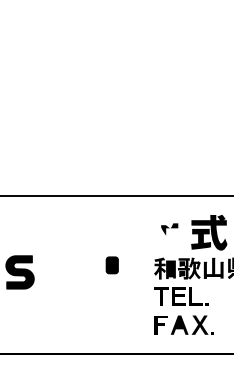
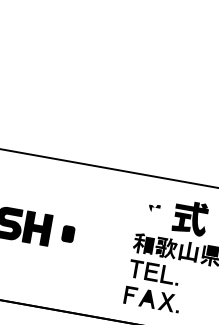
part: (169, 229) -> (154, 208), size x0.71
part: (111, 265) -> (67, 234), moved
fill: (50, 272) -> (37, 228), added

